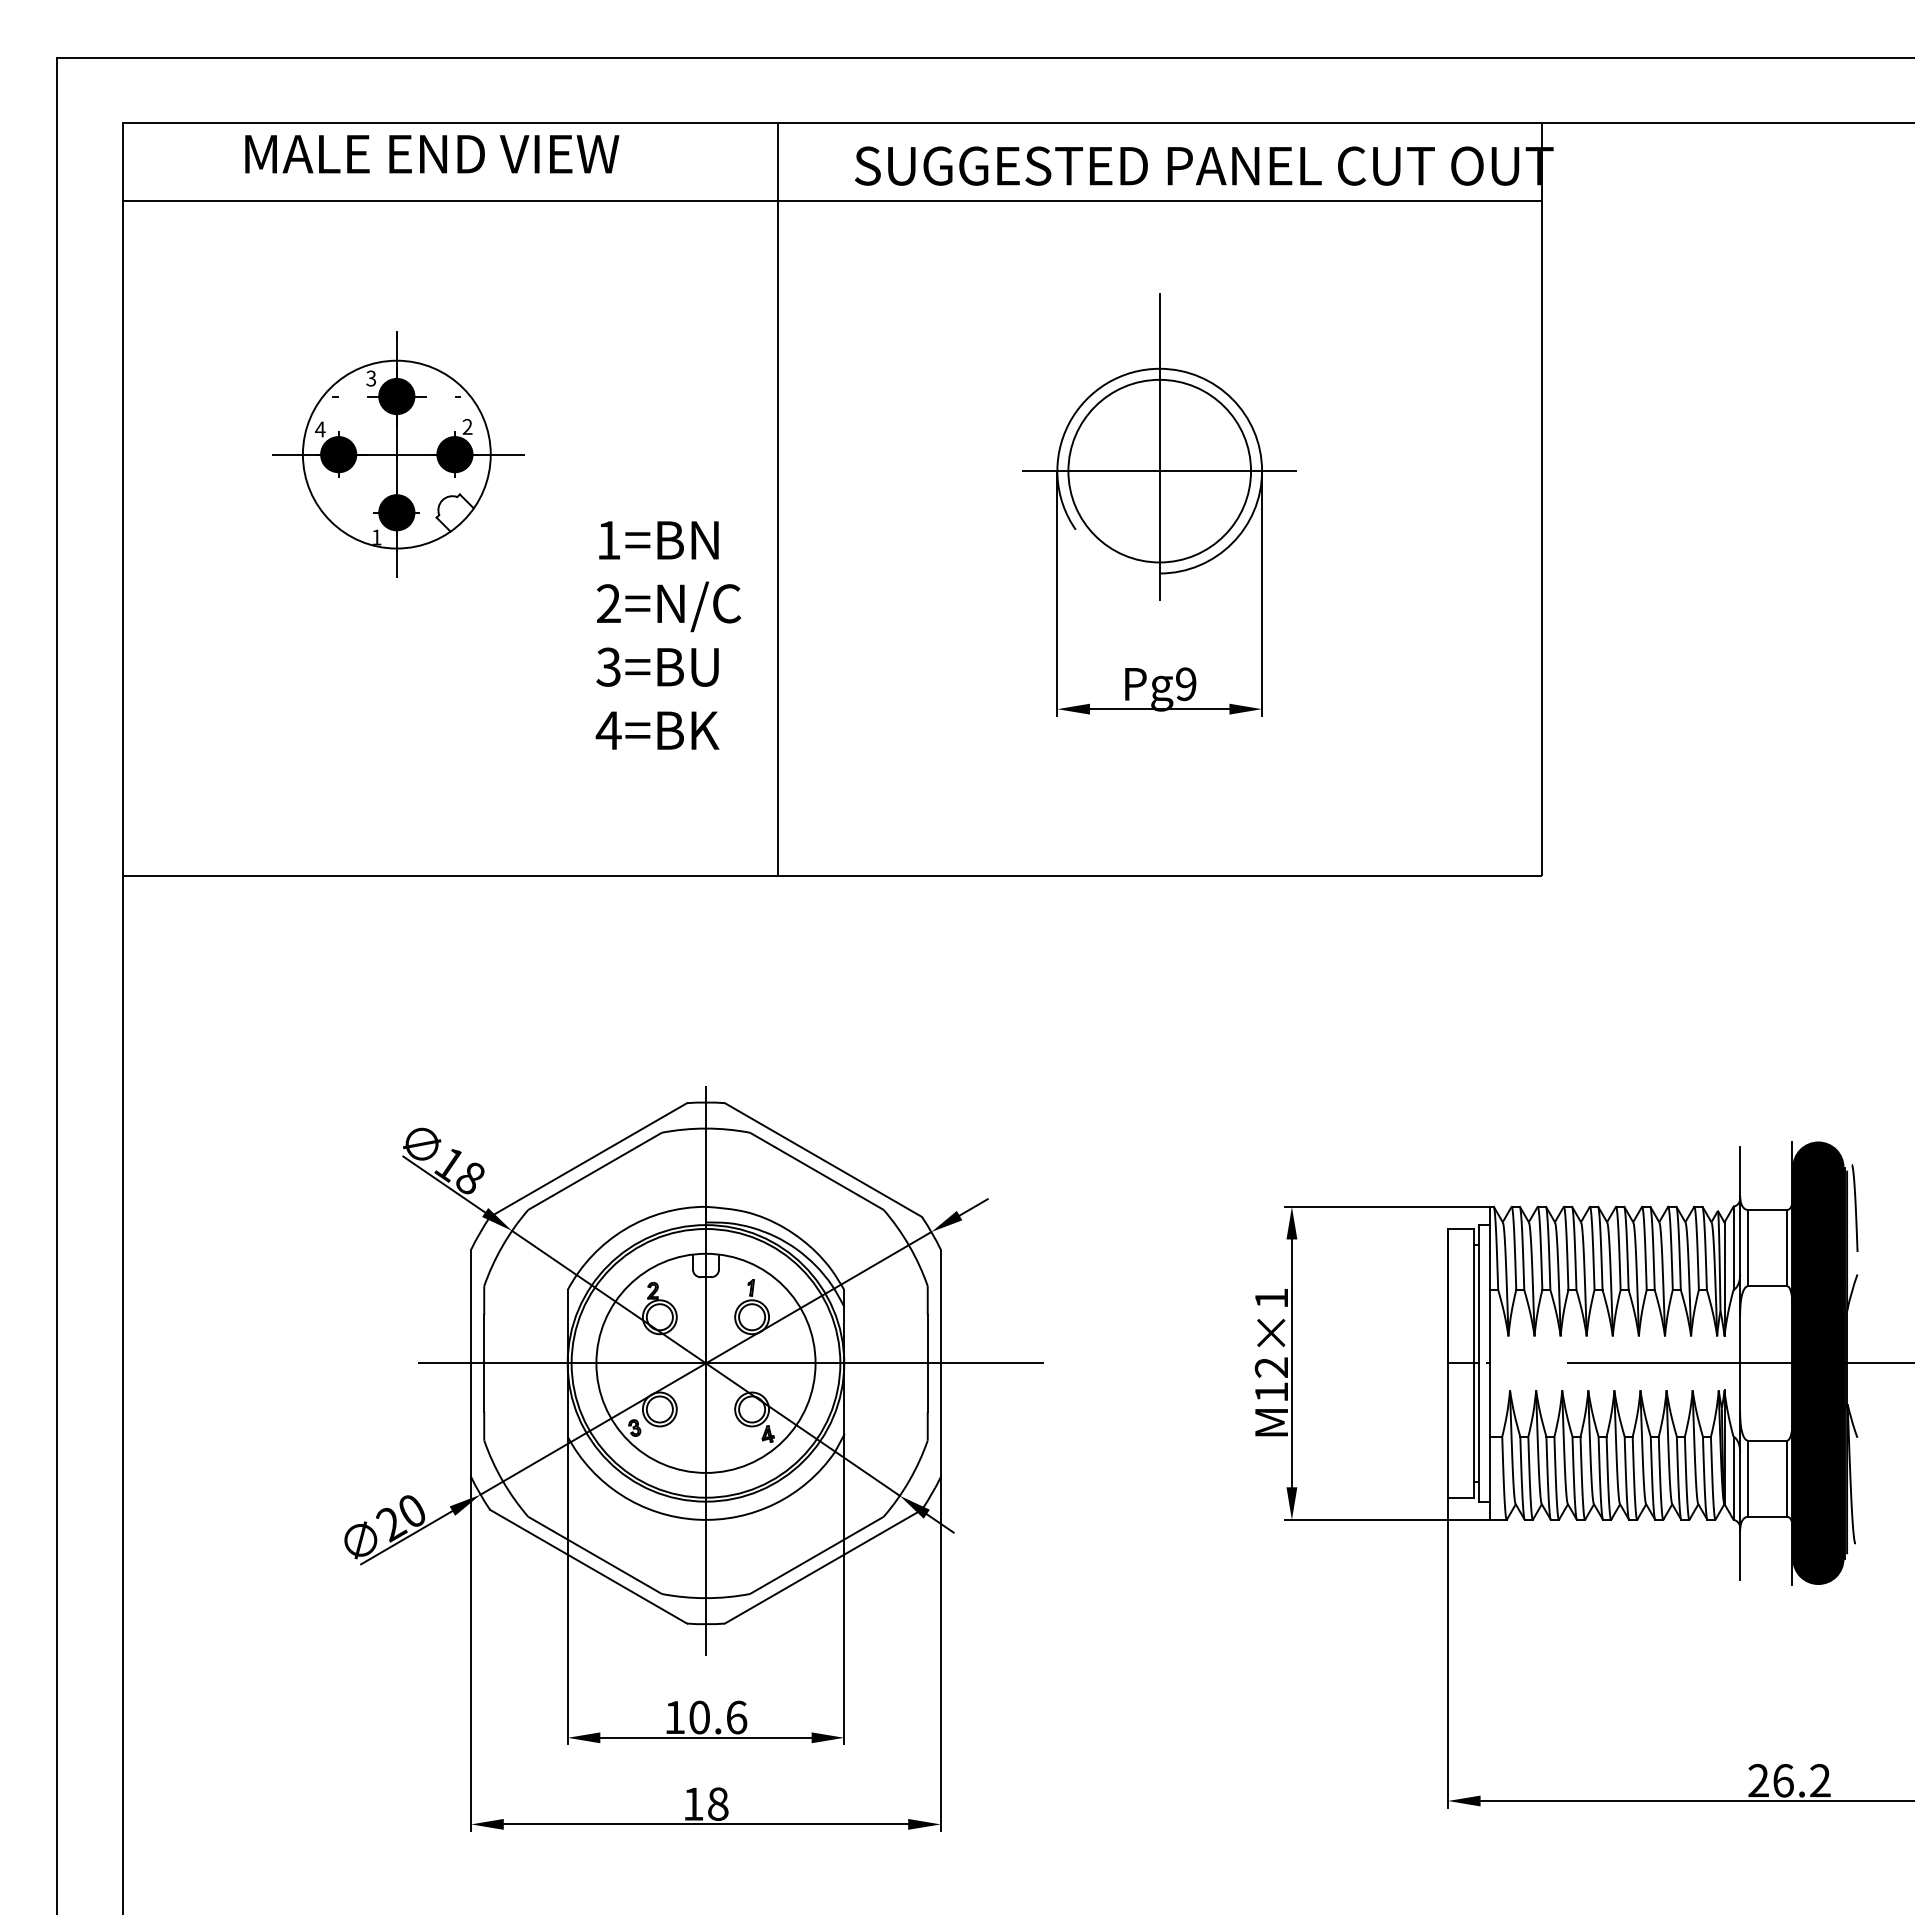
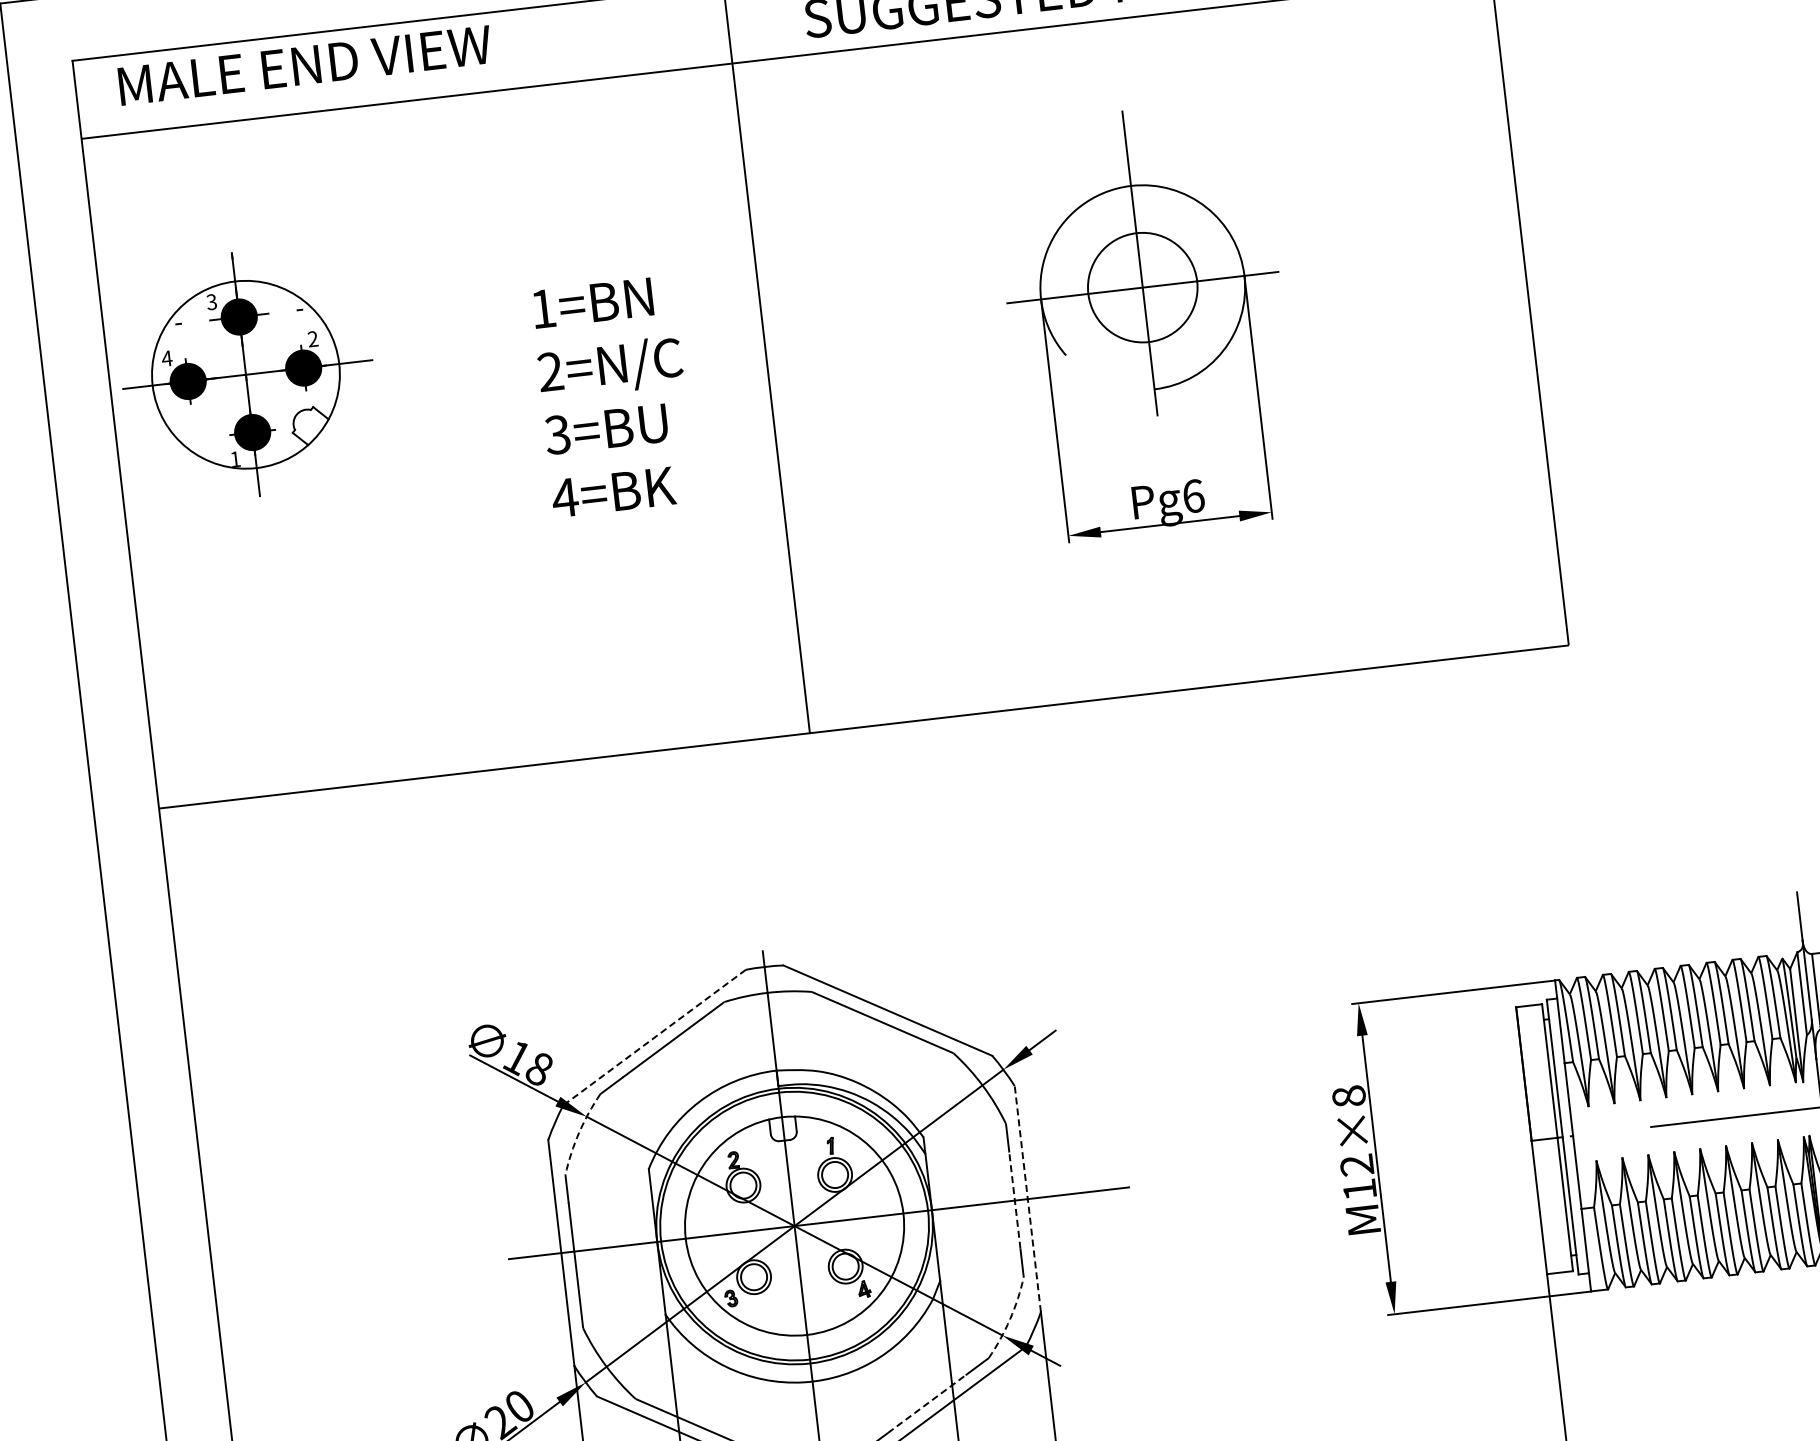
text: (432, 154) -> (305, 65), moved
part: (398, 454) -> (247, 374), moved
circle: (1159, 470) -> (1142, 287), size x0.6
text: (668, 635) -> (613, 396), moved
text: (1186, 684) -> (1193, 496), Pg9 -> Pg6
line: (588, 1160) -> (654, 1038), solid -> dashed
arc: (502, 1245) -> (578, 1132), solid -> dashed
text: (1271, 1298) -> (1348, 1096), M12×1 -> M12×8
line: (927, 1362) -> (1014, 1199), solid -> dashed
line: (940, 1363) -> (1027, 1199), solid -> dashed
arc: (909, 1480) -> (1010, 1319), solid -> dashed
line: (817, 1555) -> (927, 1404), solid -> dashed

